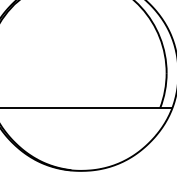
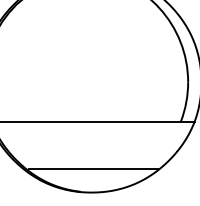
line: (82, 149) -> (93, 168), added

